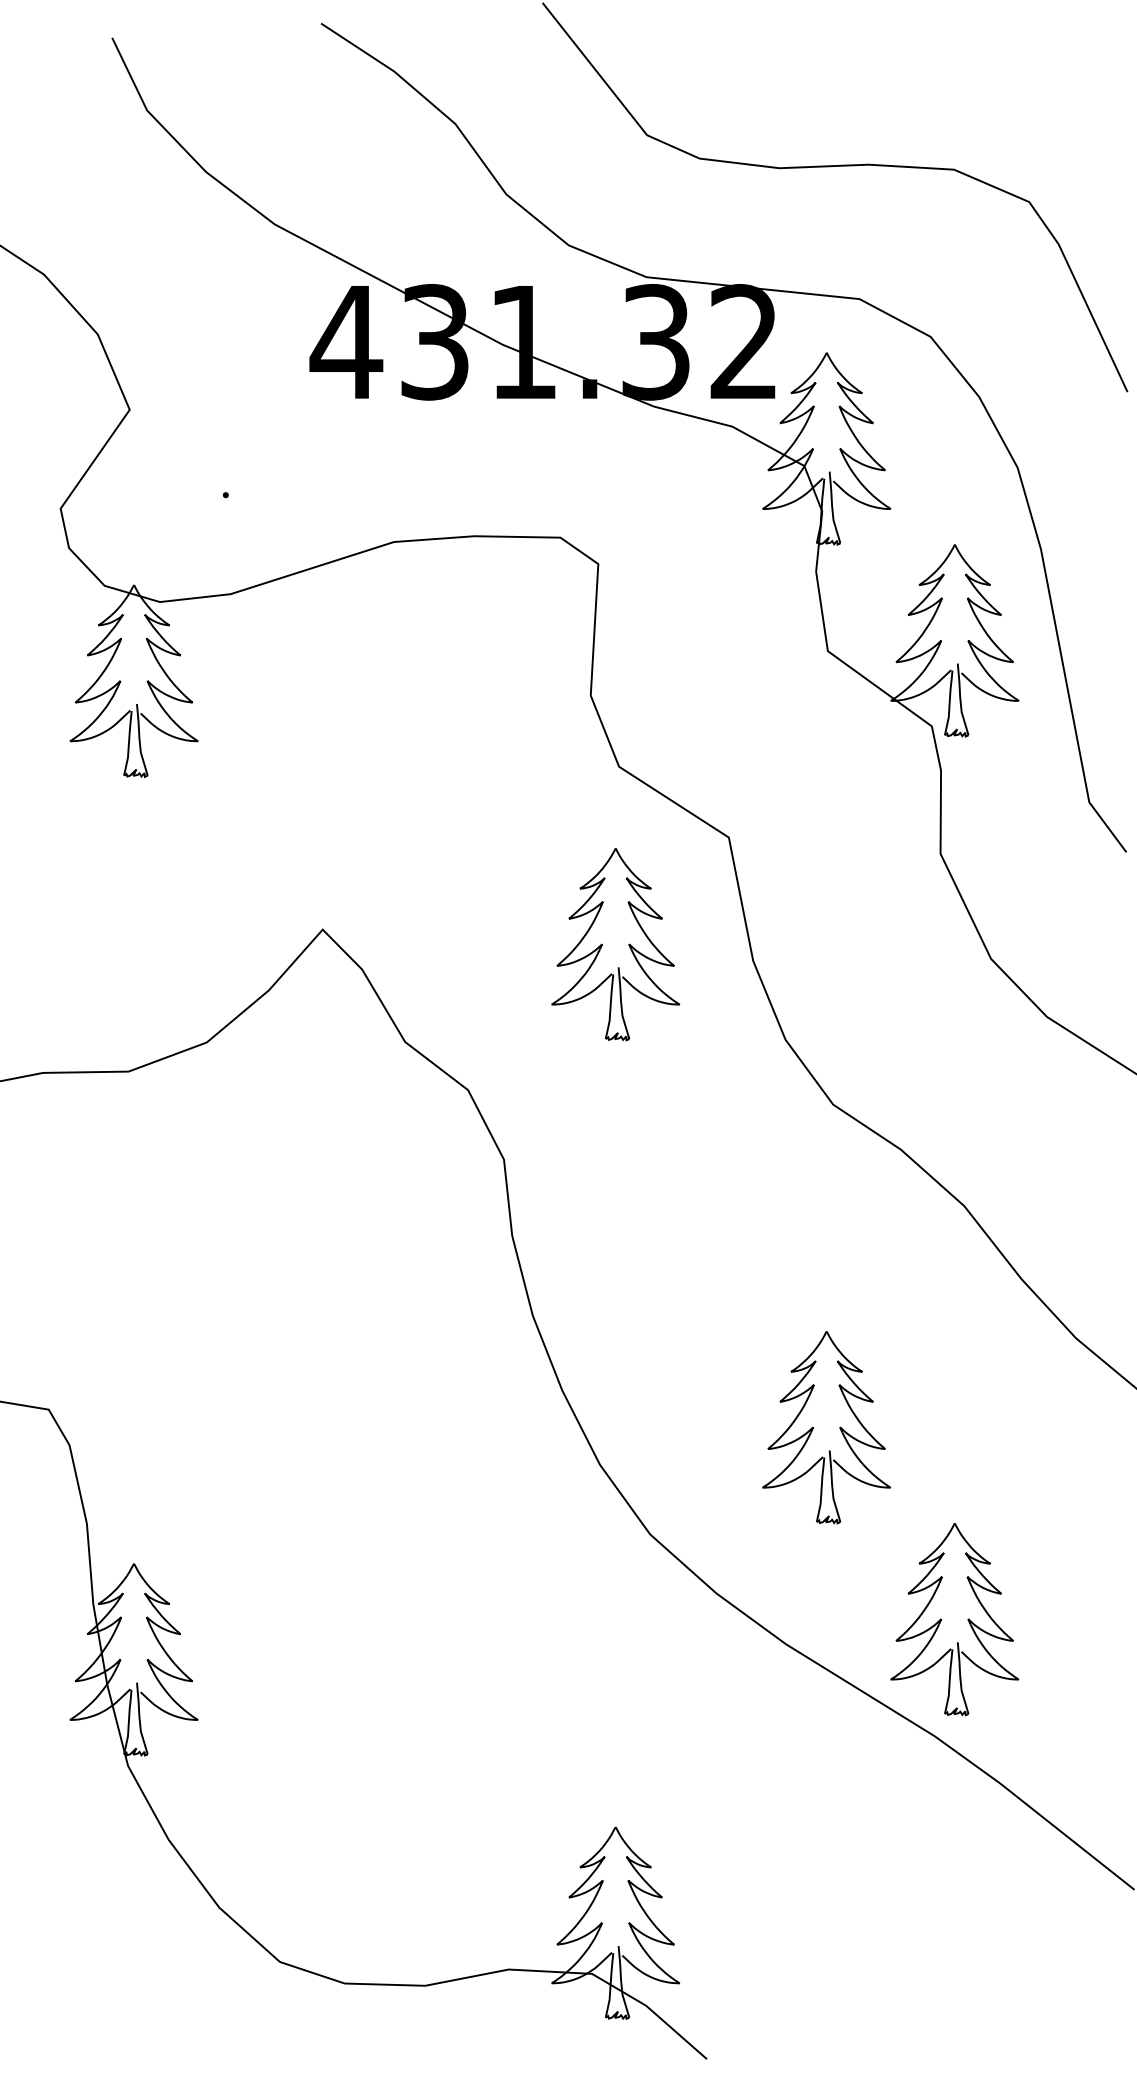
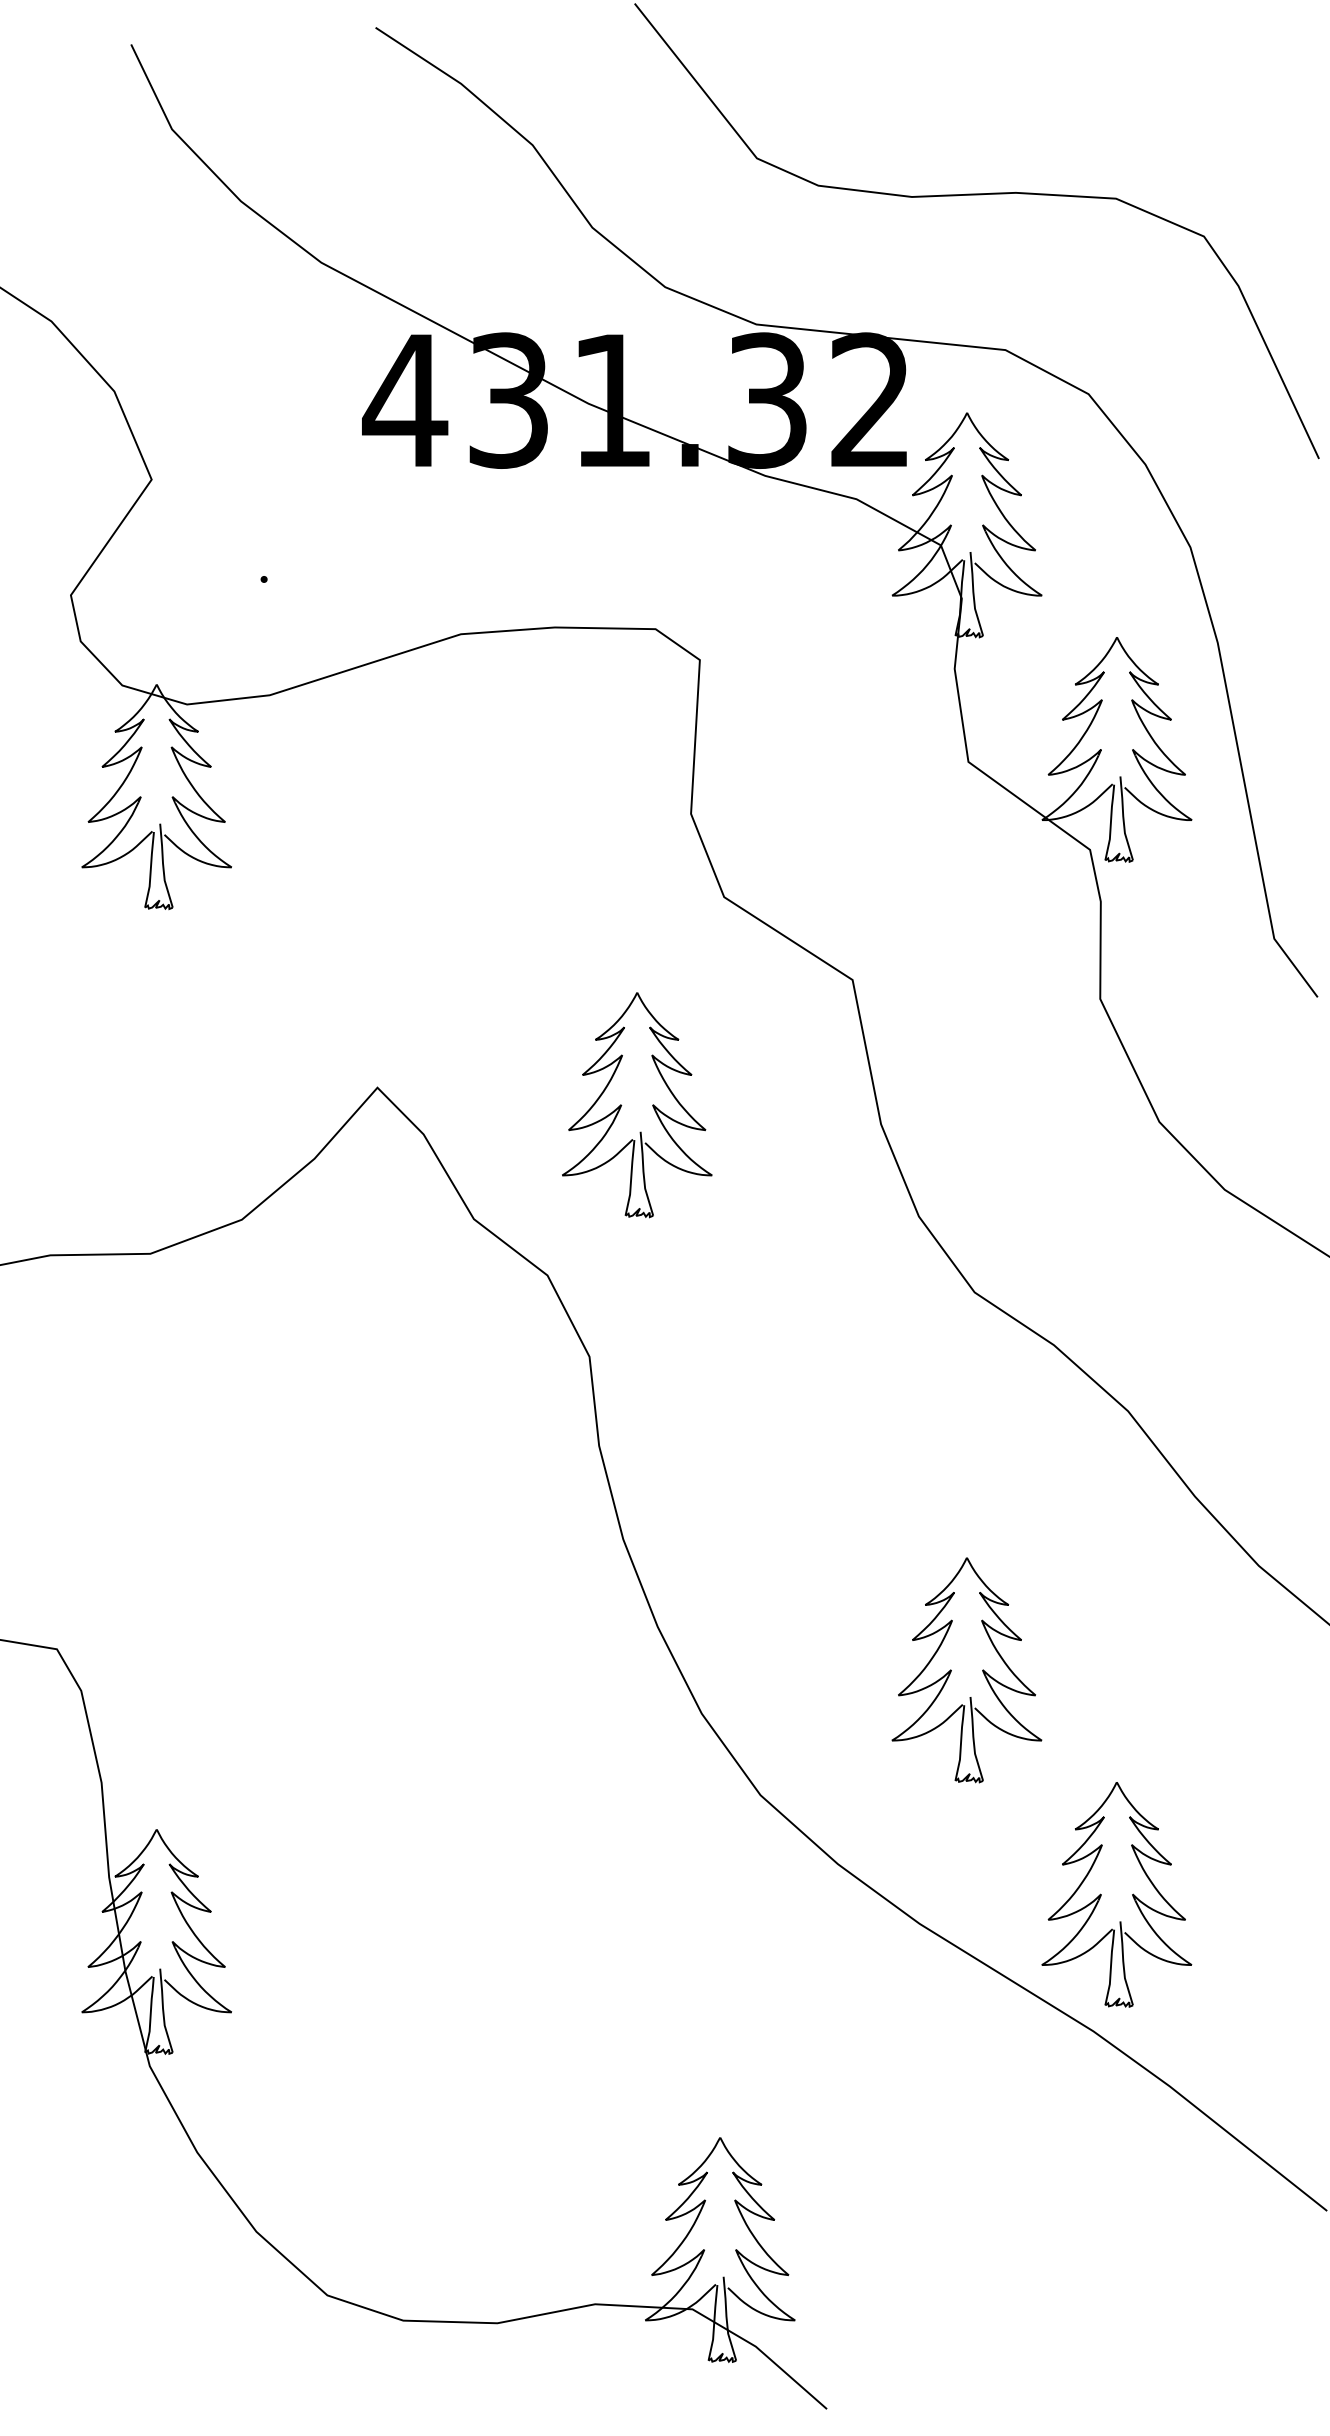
part: (603, 944) -> (622, 1105), moved

